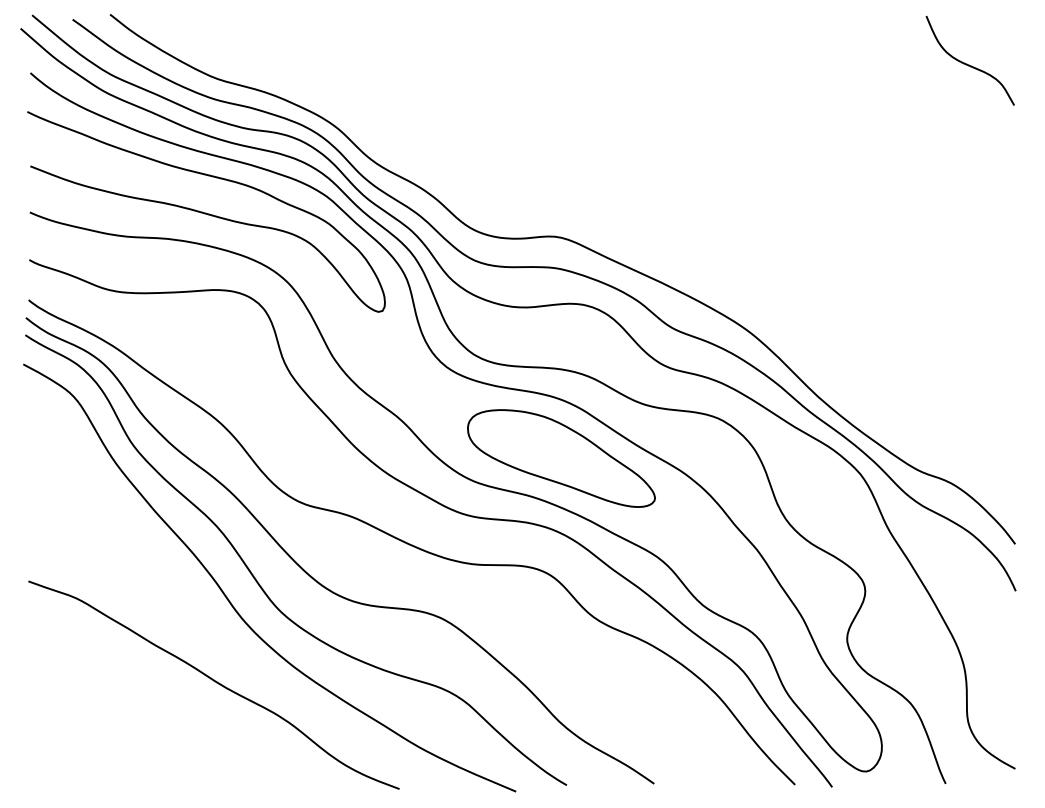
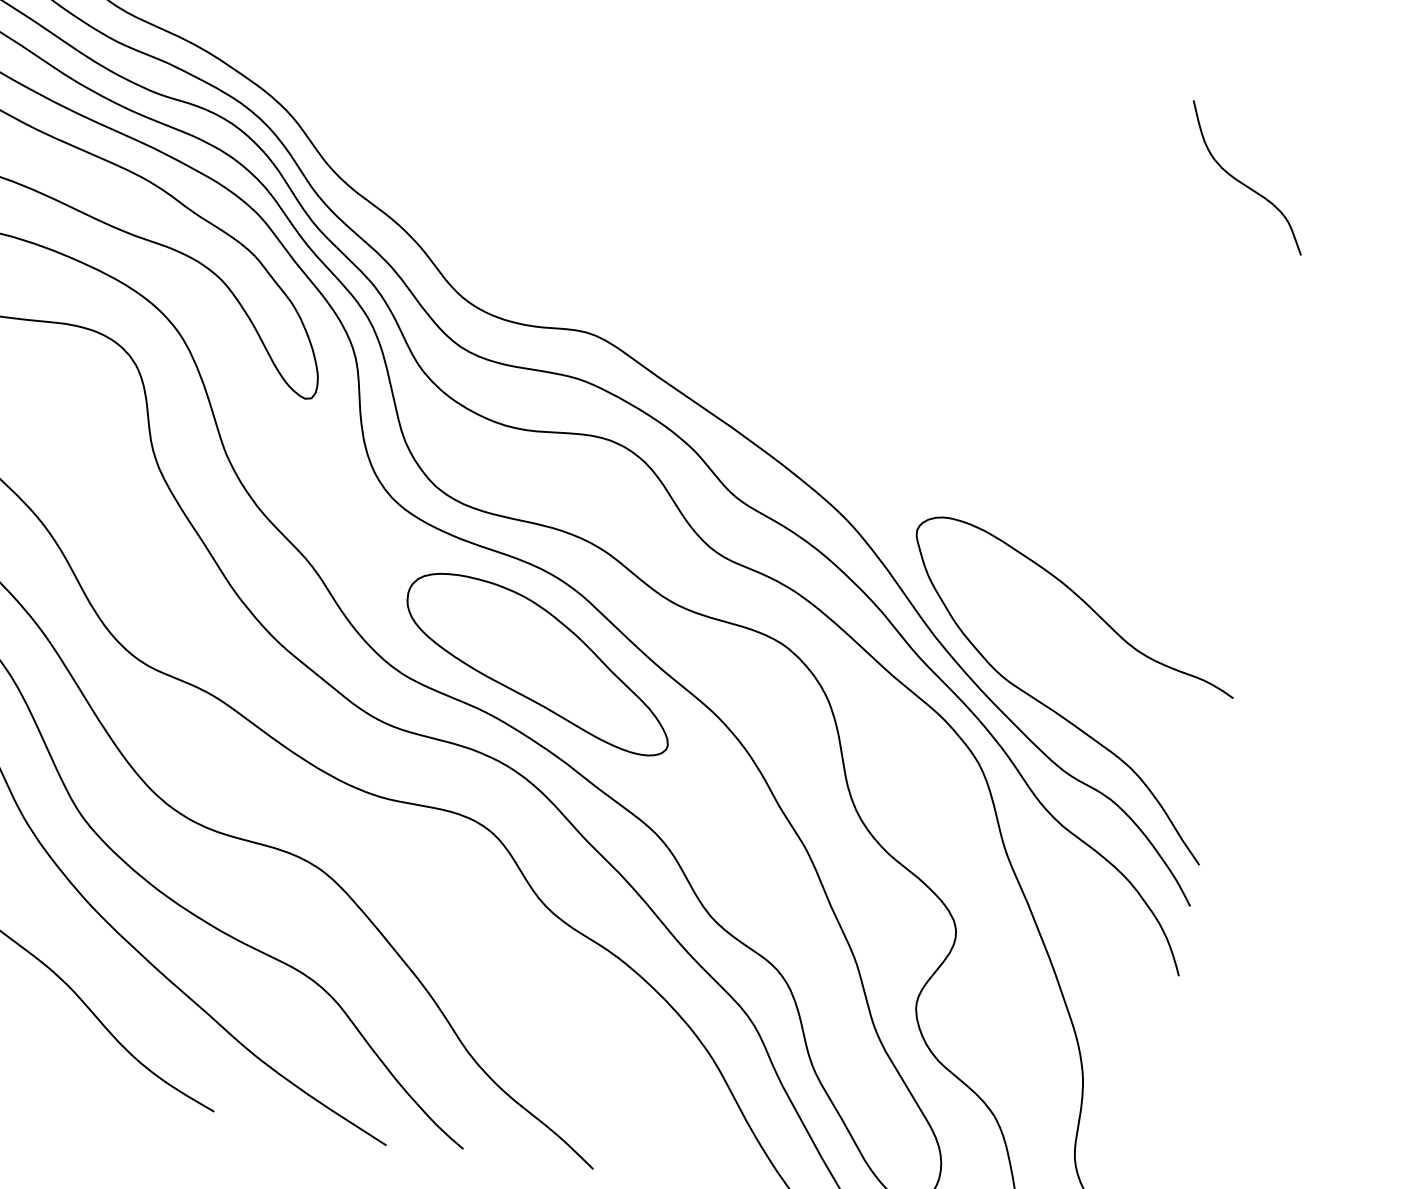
curve: (899, 428) -> (1048, 705), added

